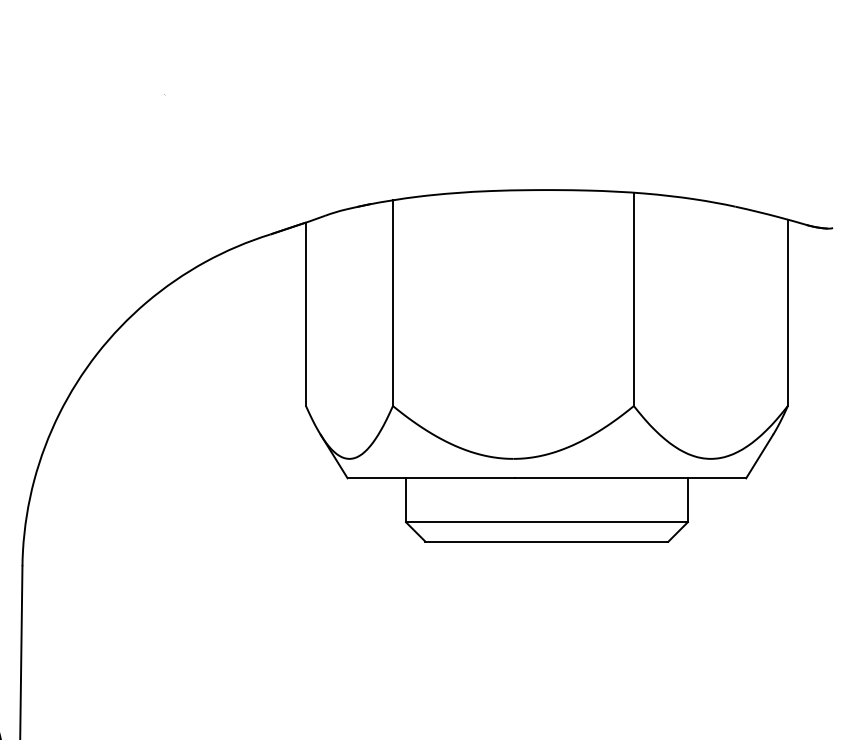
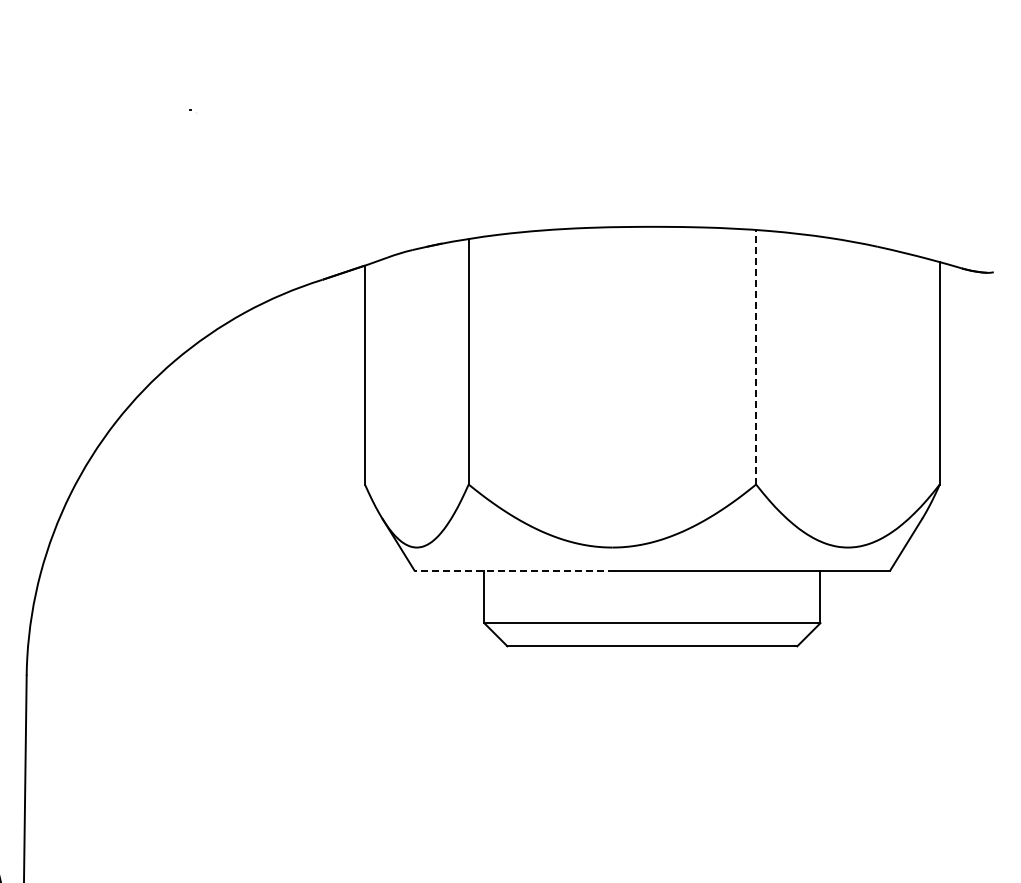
line: (634, 298) -> (756, 356), solid -> dashed
line: (431, 478) -> (514, 570), solid -> dashed

